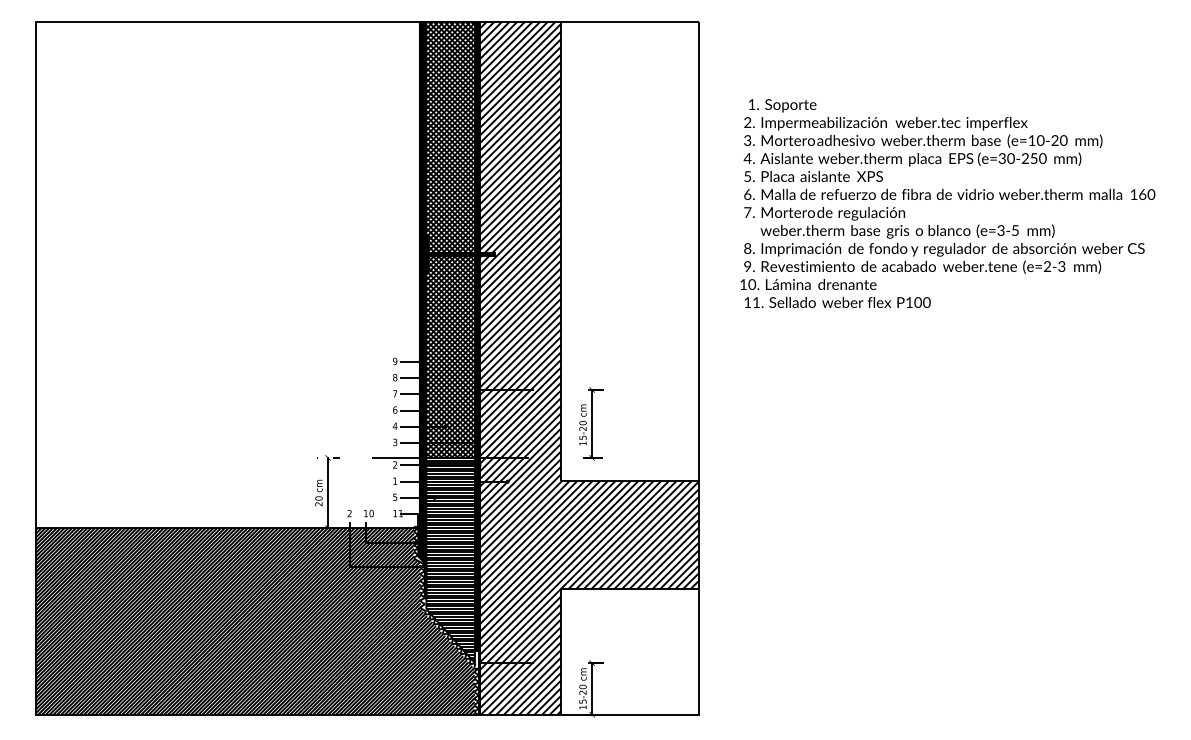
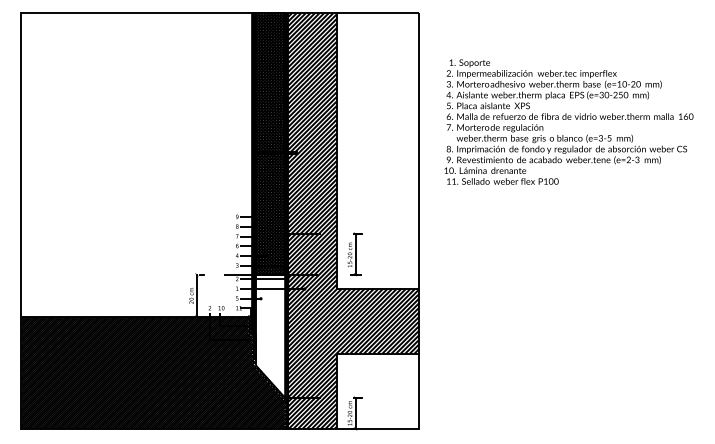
hatch: (450, 560) -> (270, 336), removed

